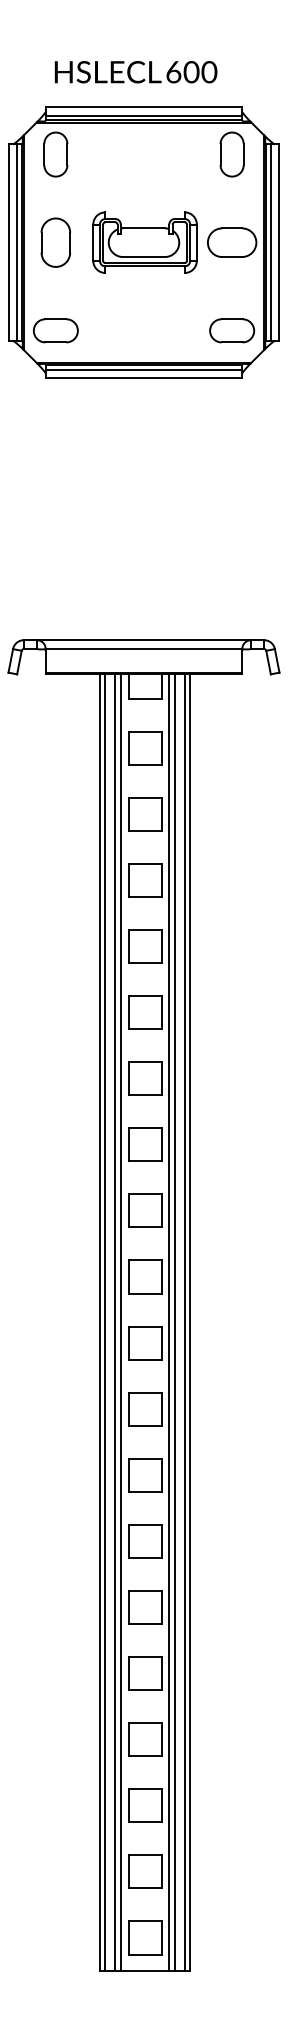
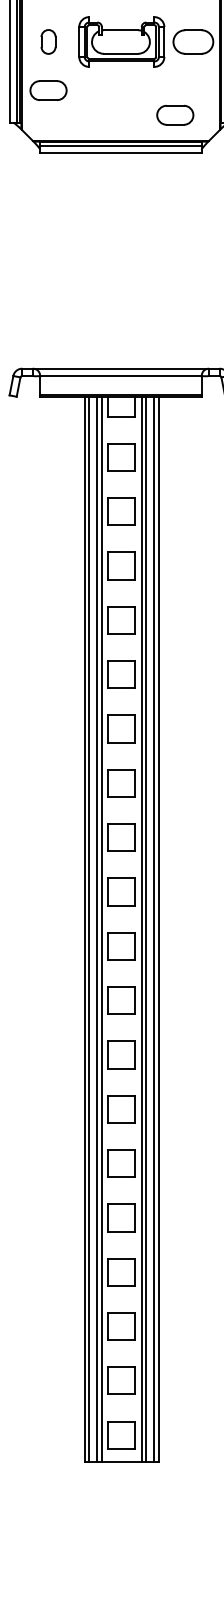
part: (55, 242) -> (48, 41), size x0.6
part: (55, 330) -> (48, 90), moved
part: (232, 330) -> (175, 115), moved

